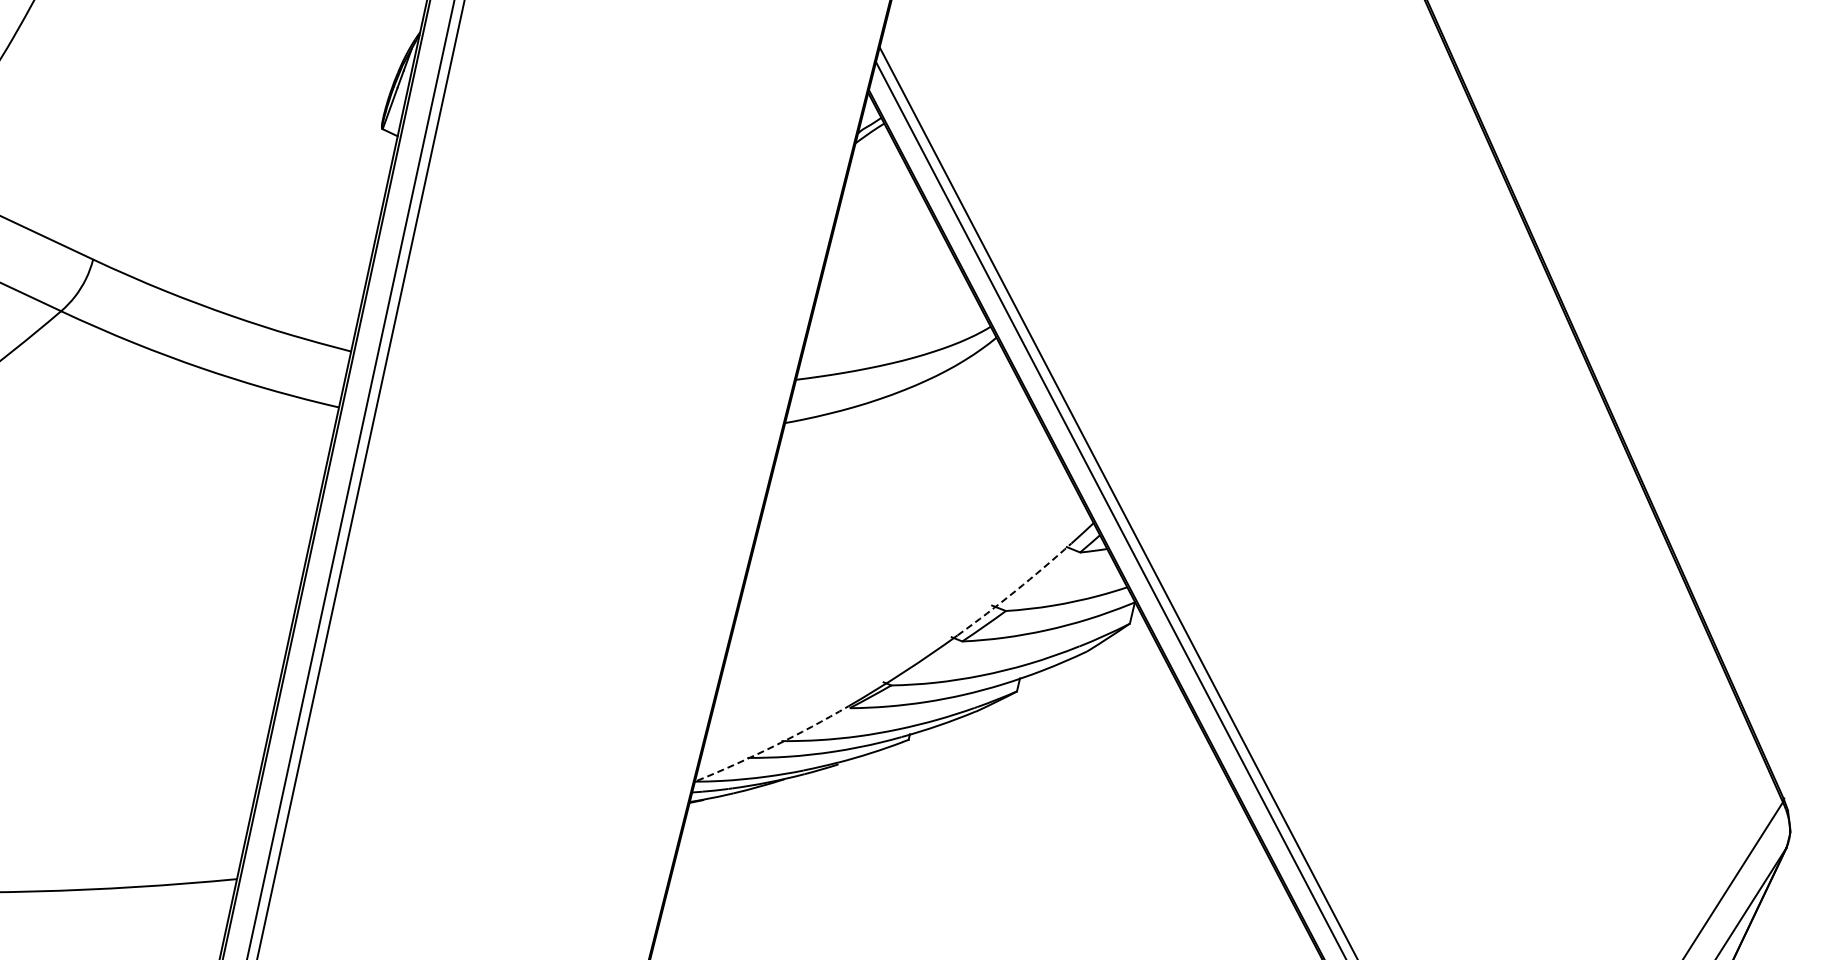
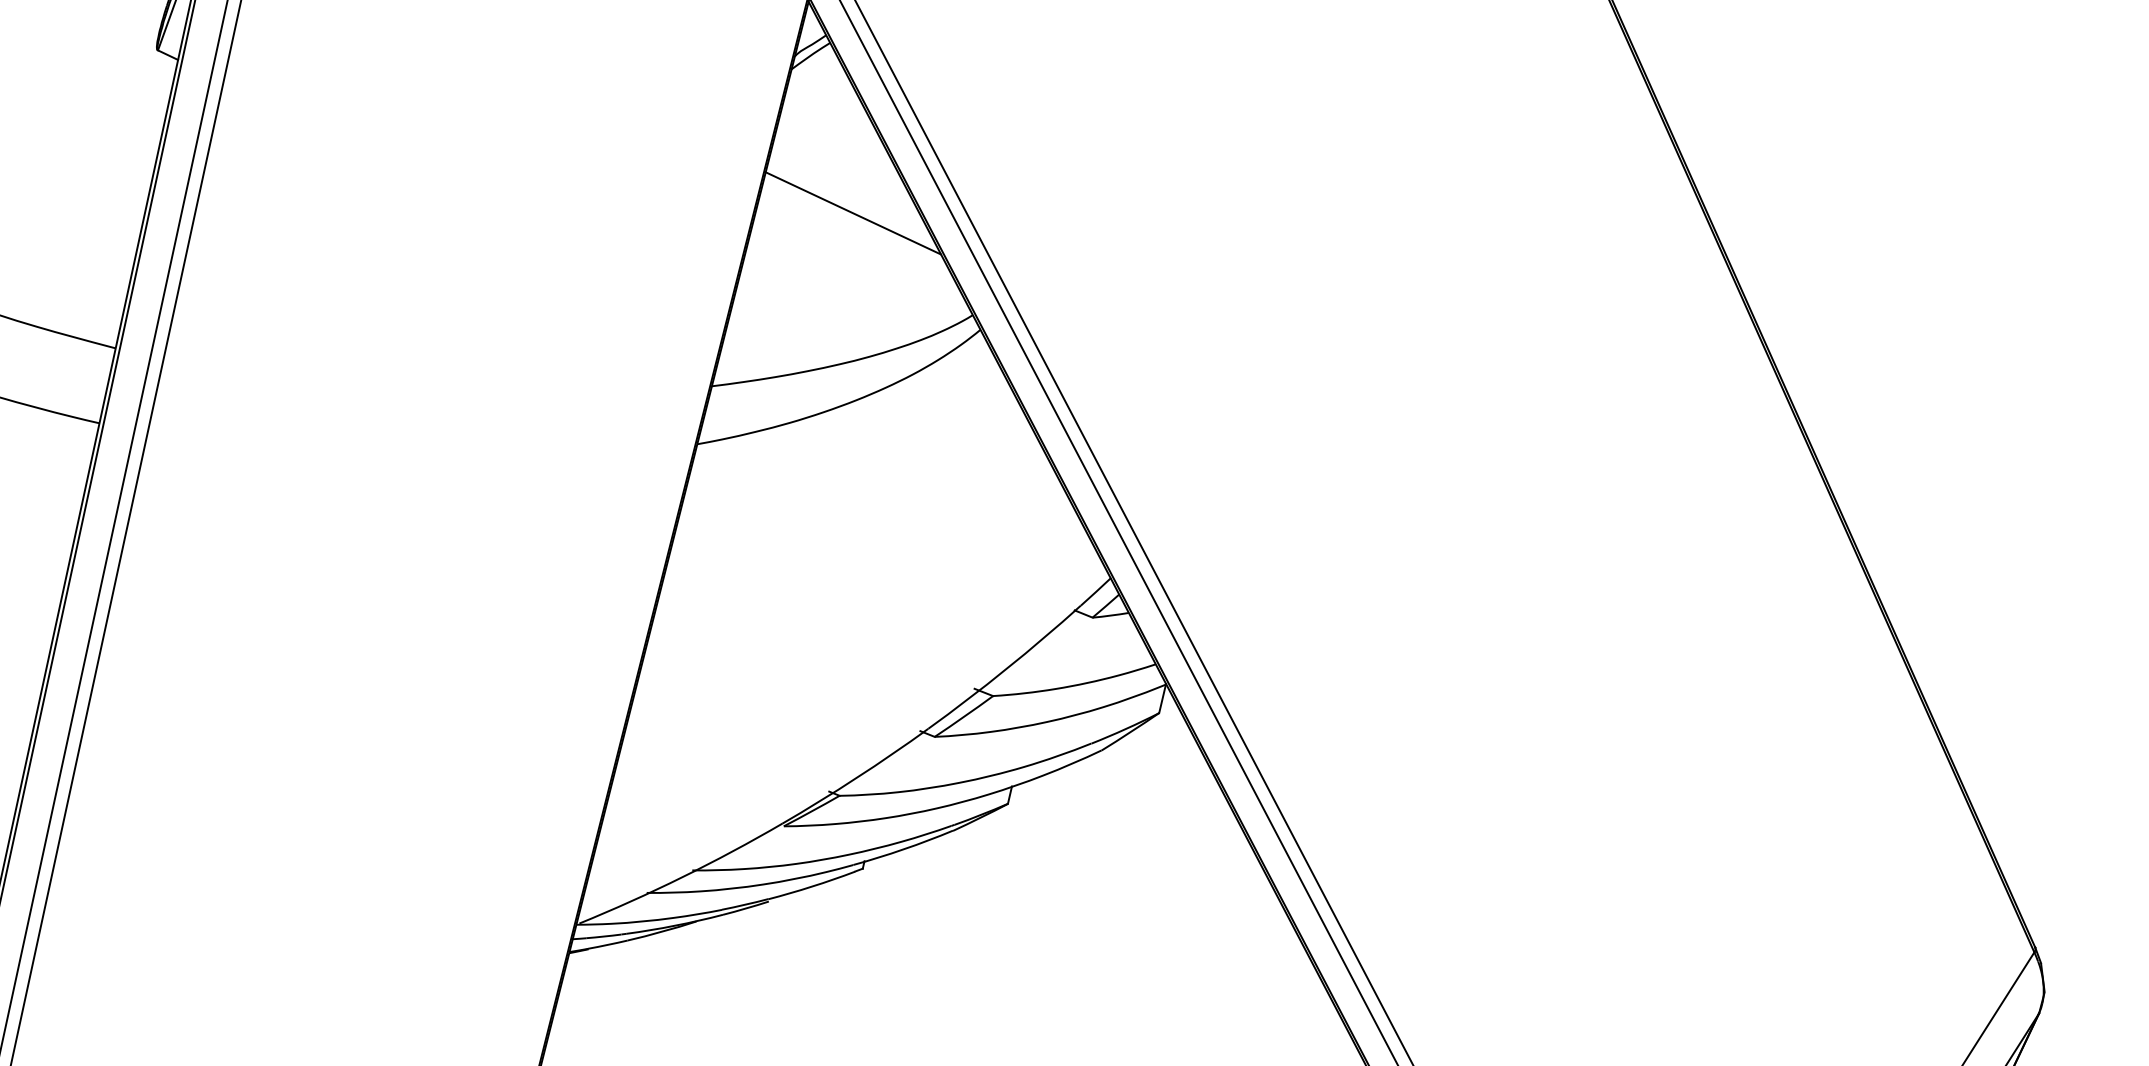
line: (901, 250) -> (853, 212), added
arc: (1015, 590) -> (1005, 668), dashed -> solid
arc: (774, 746) -> (683, 877), dashed -> solid

